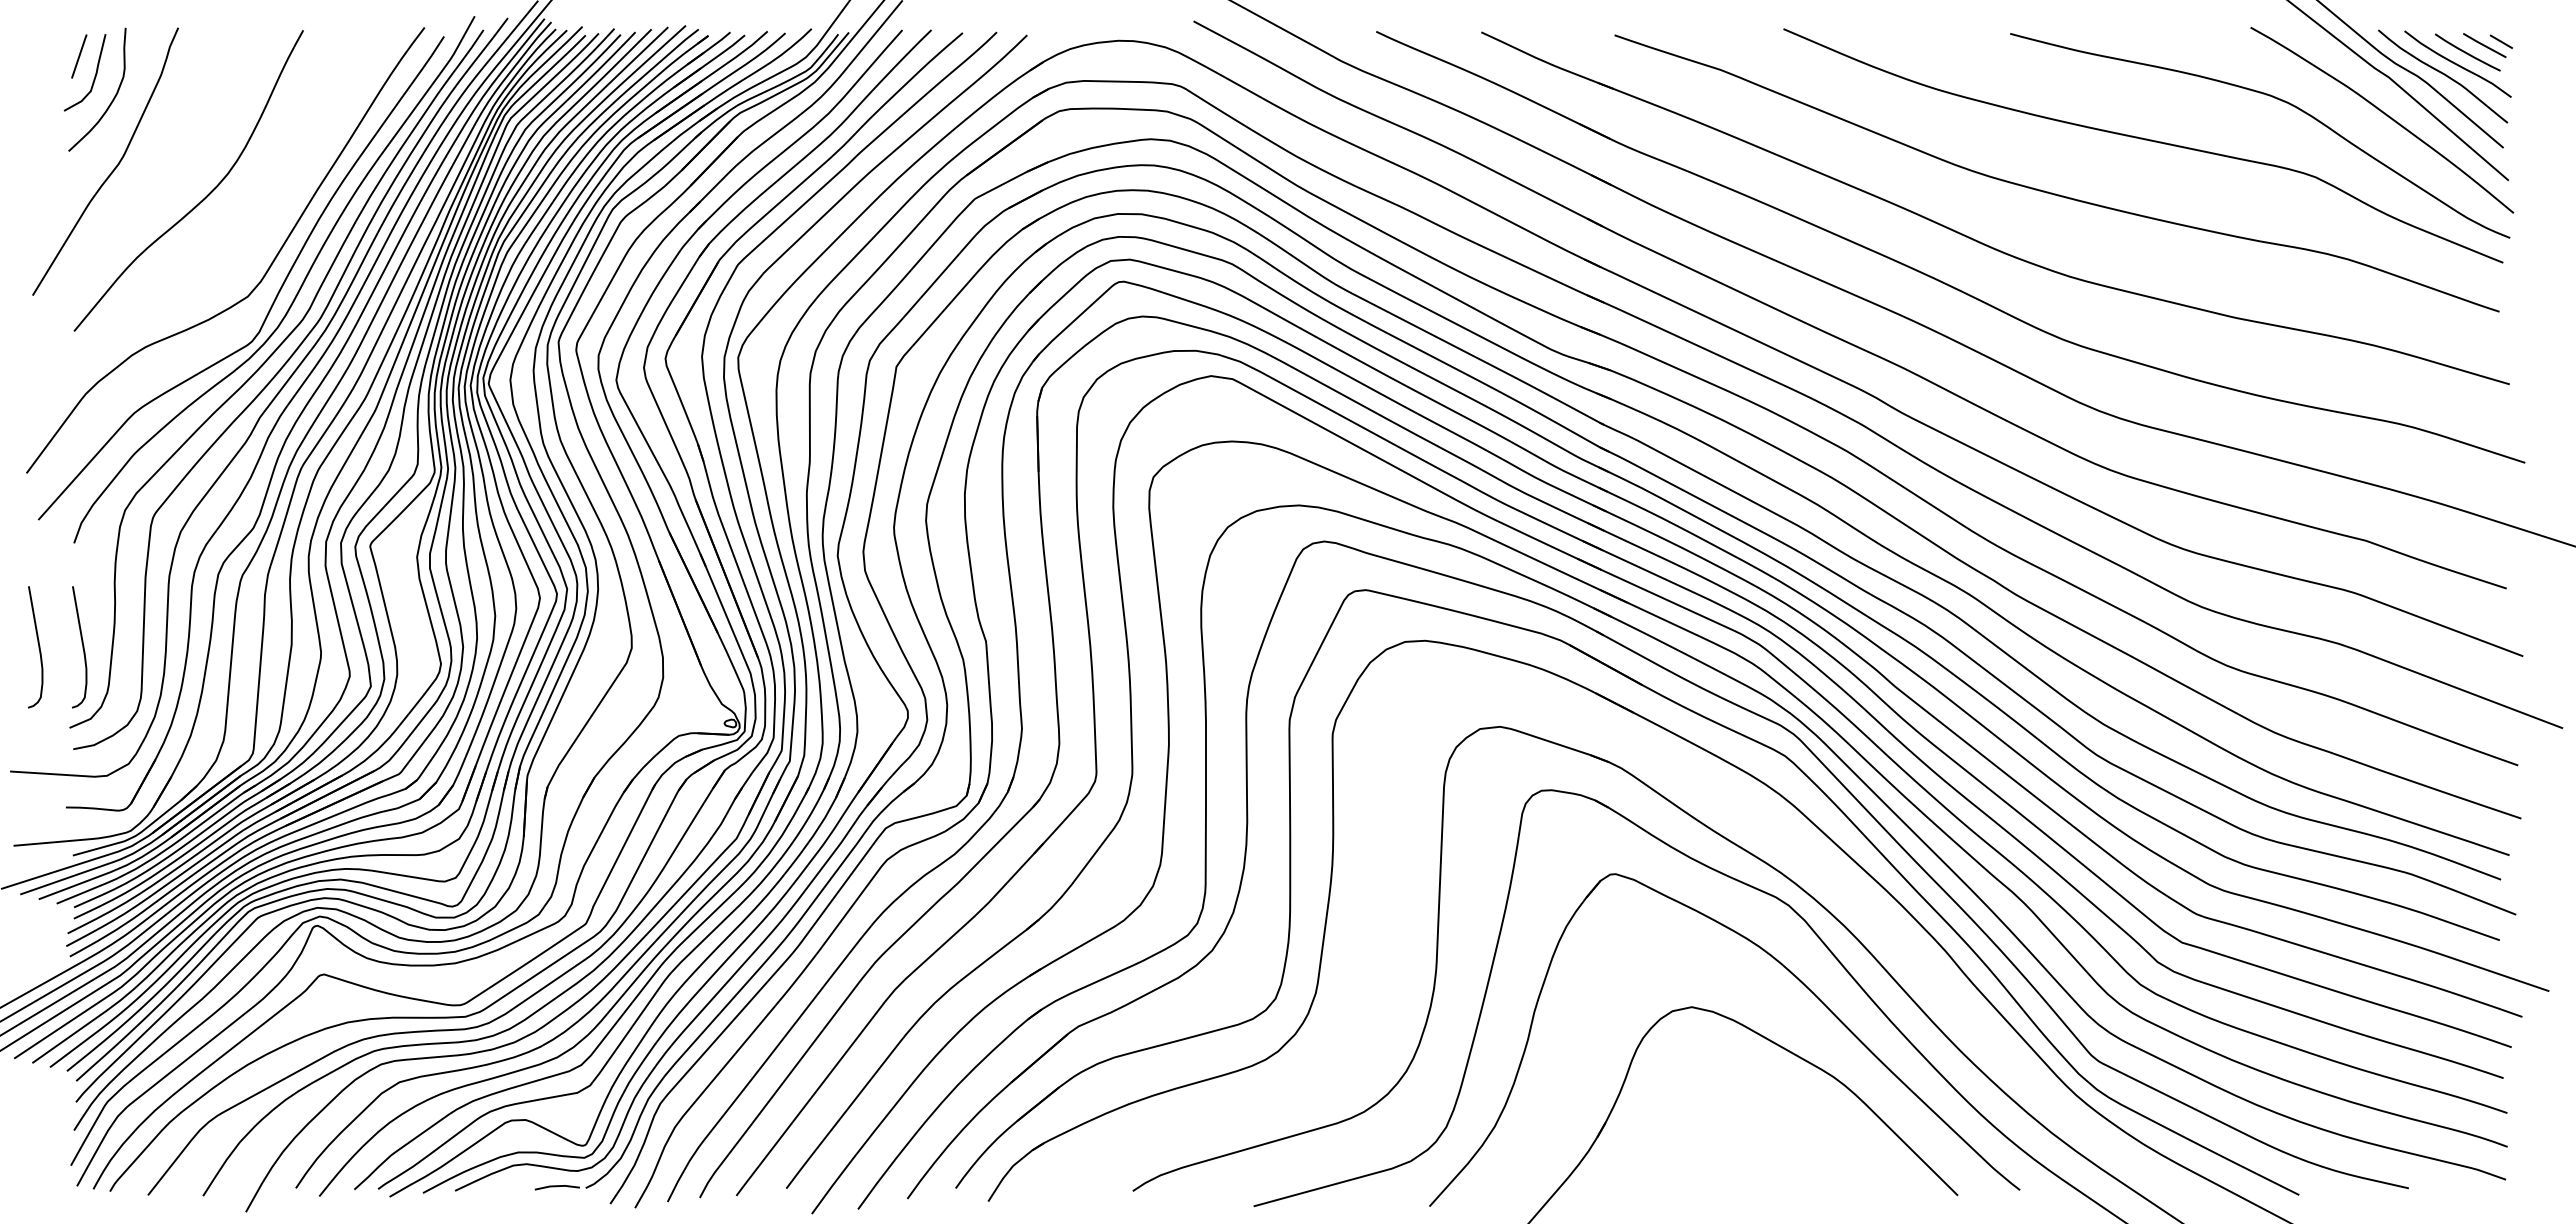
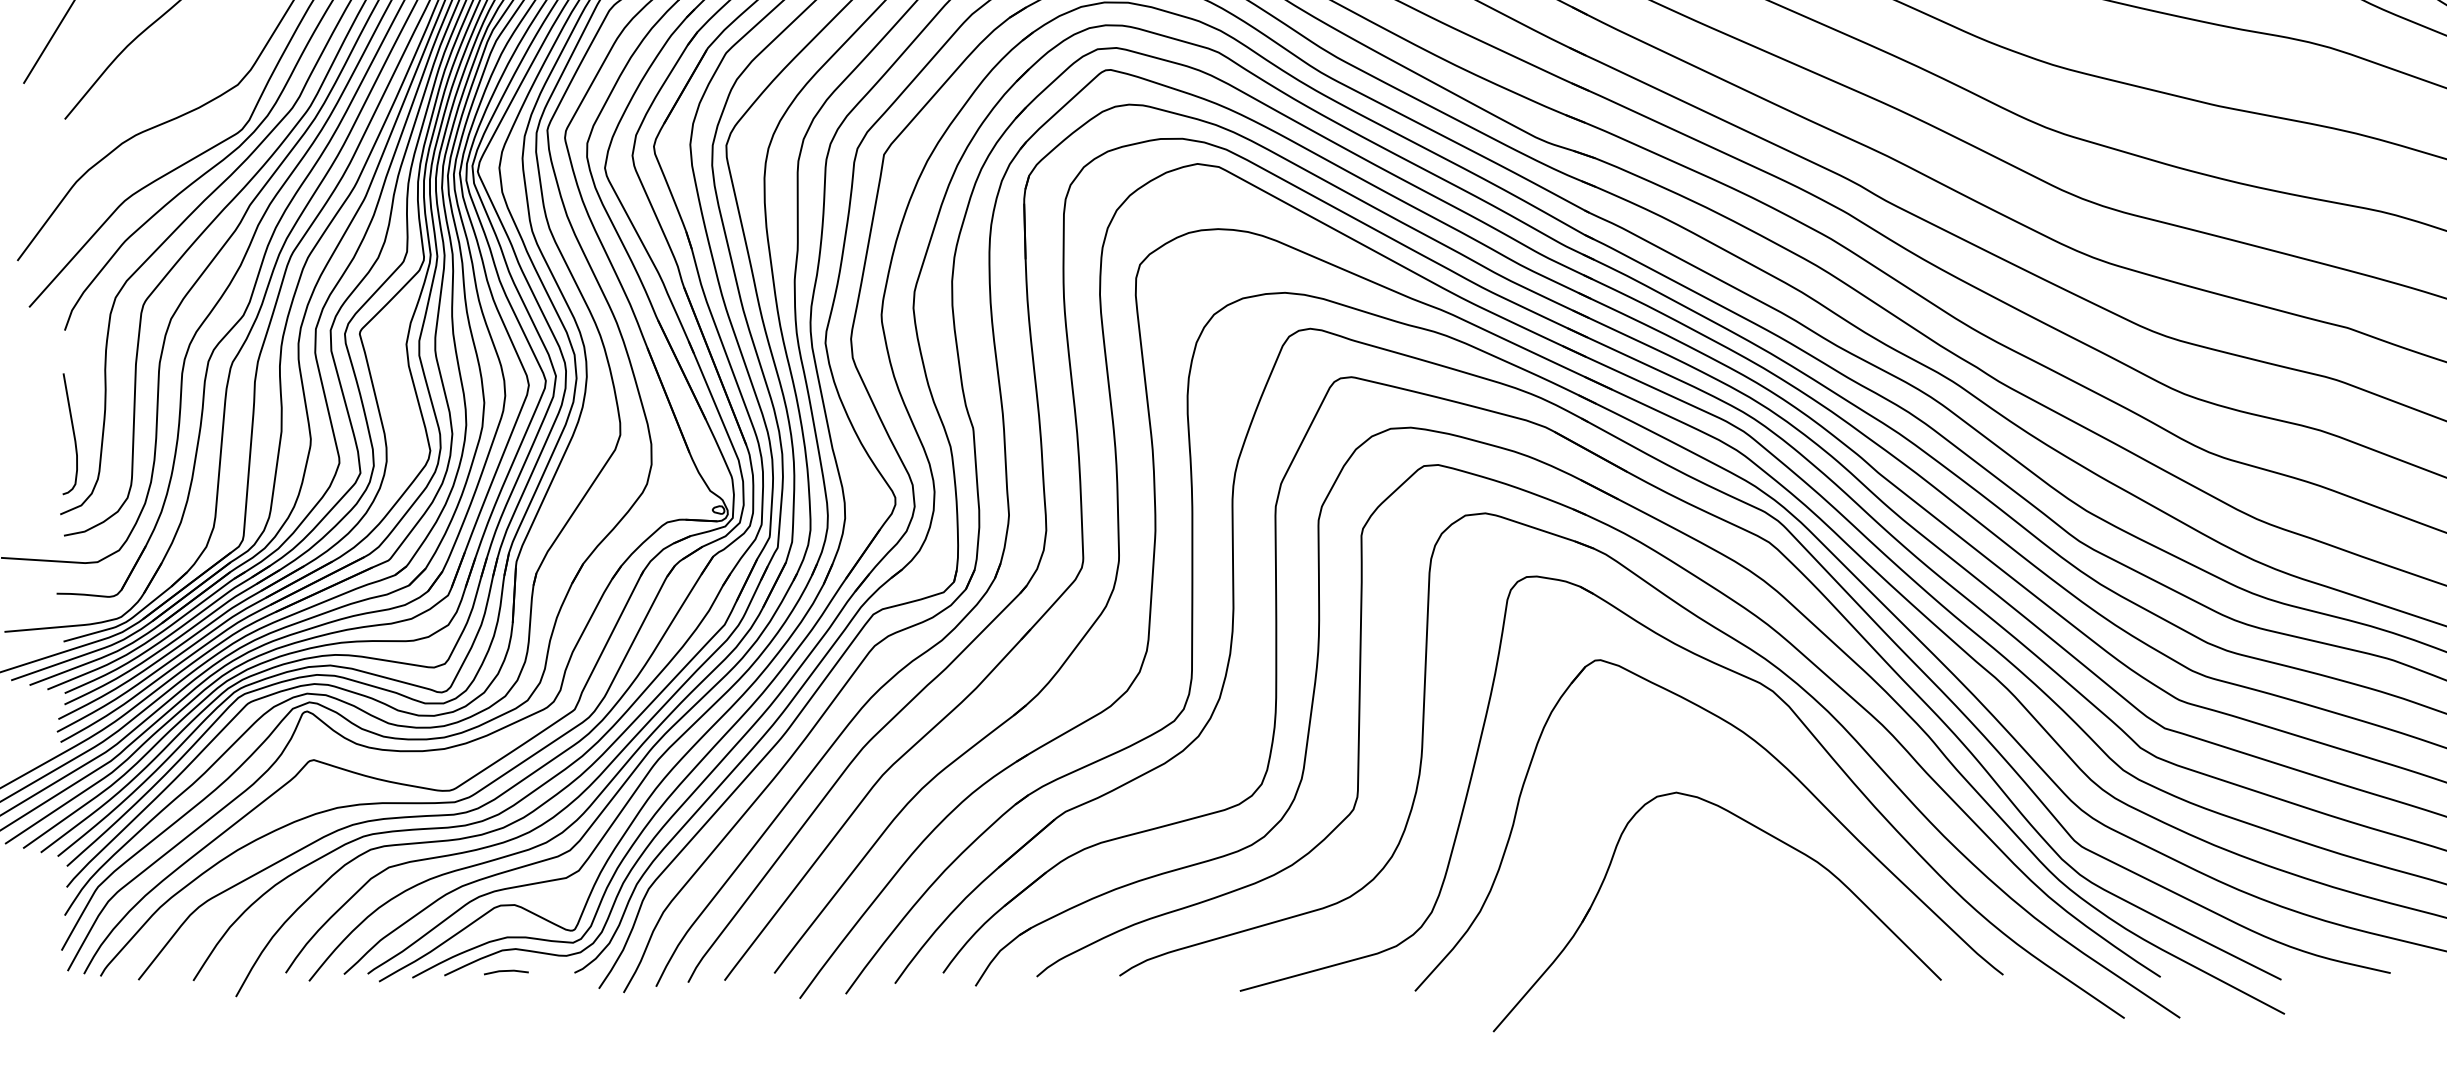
curve: (38, 647) -> (29, 434), removed
part: (1706, 788) -> (1690, 574), added
line: (556, 1187) -> (505, 972), moved

